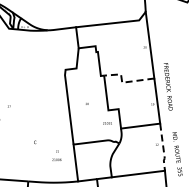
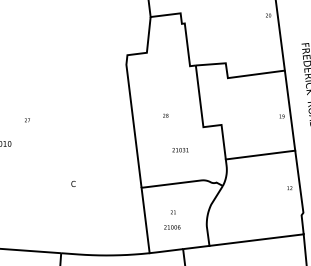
line: (124, 82) -> (231, 77), dashed -> solid
text: (107, 123) -> (180, 150), moved
line: (163, 148) -> (301, 194), dashed -> solid
text: (56, 155) -> (171, 219), moved

